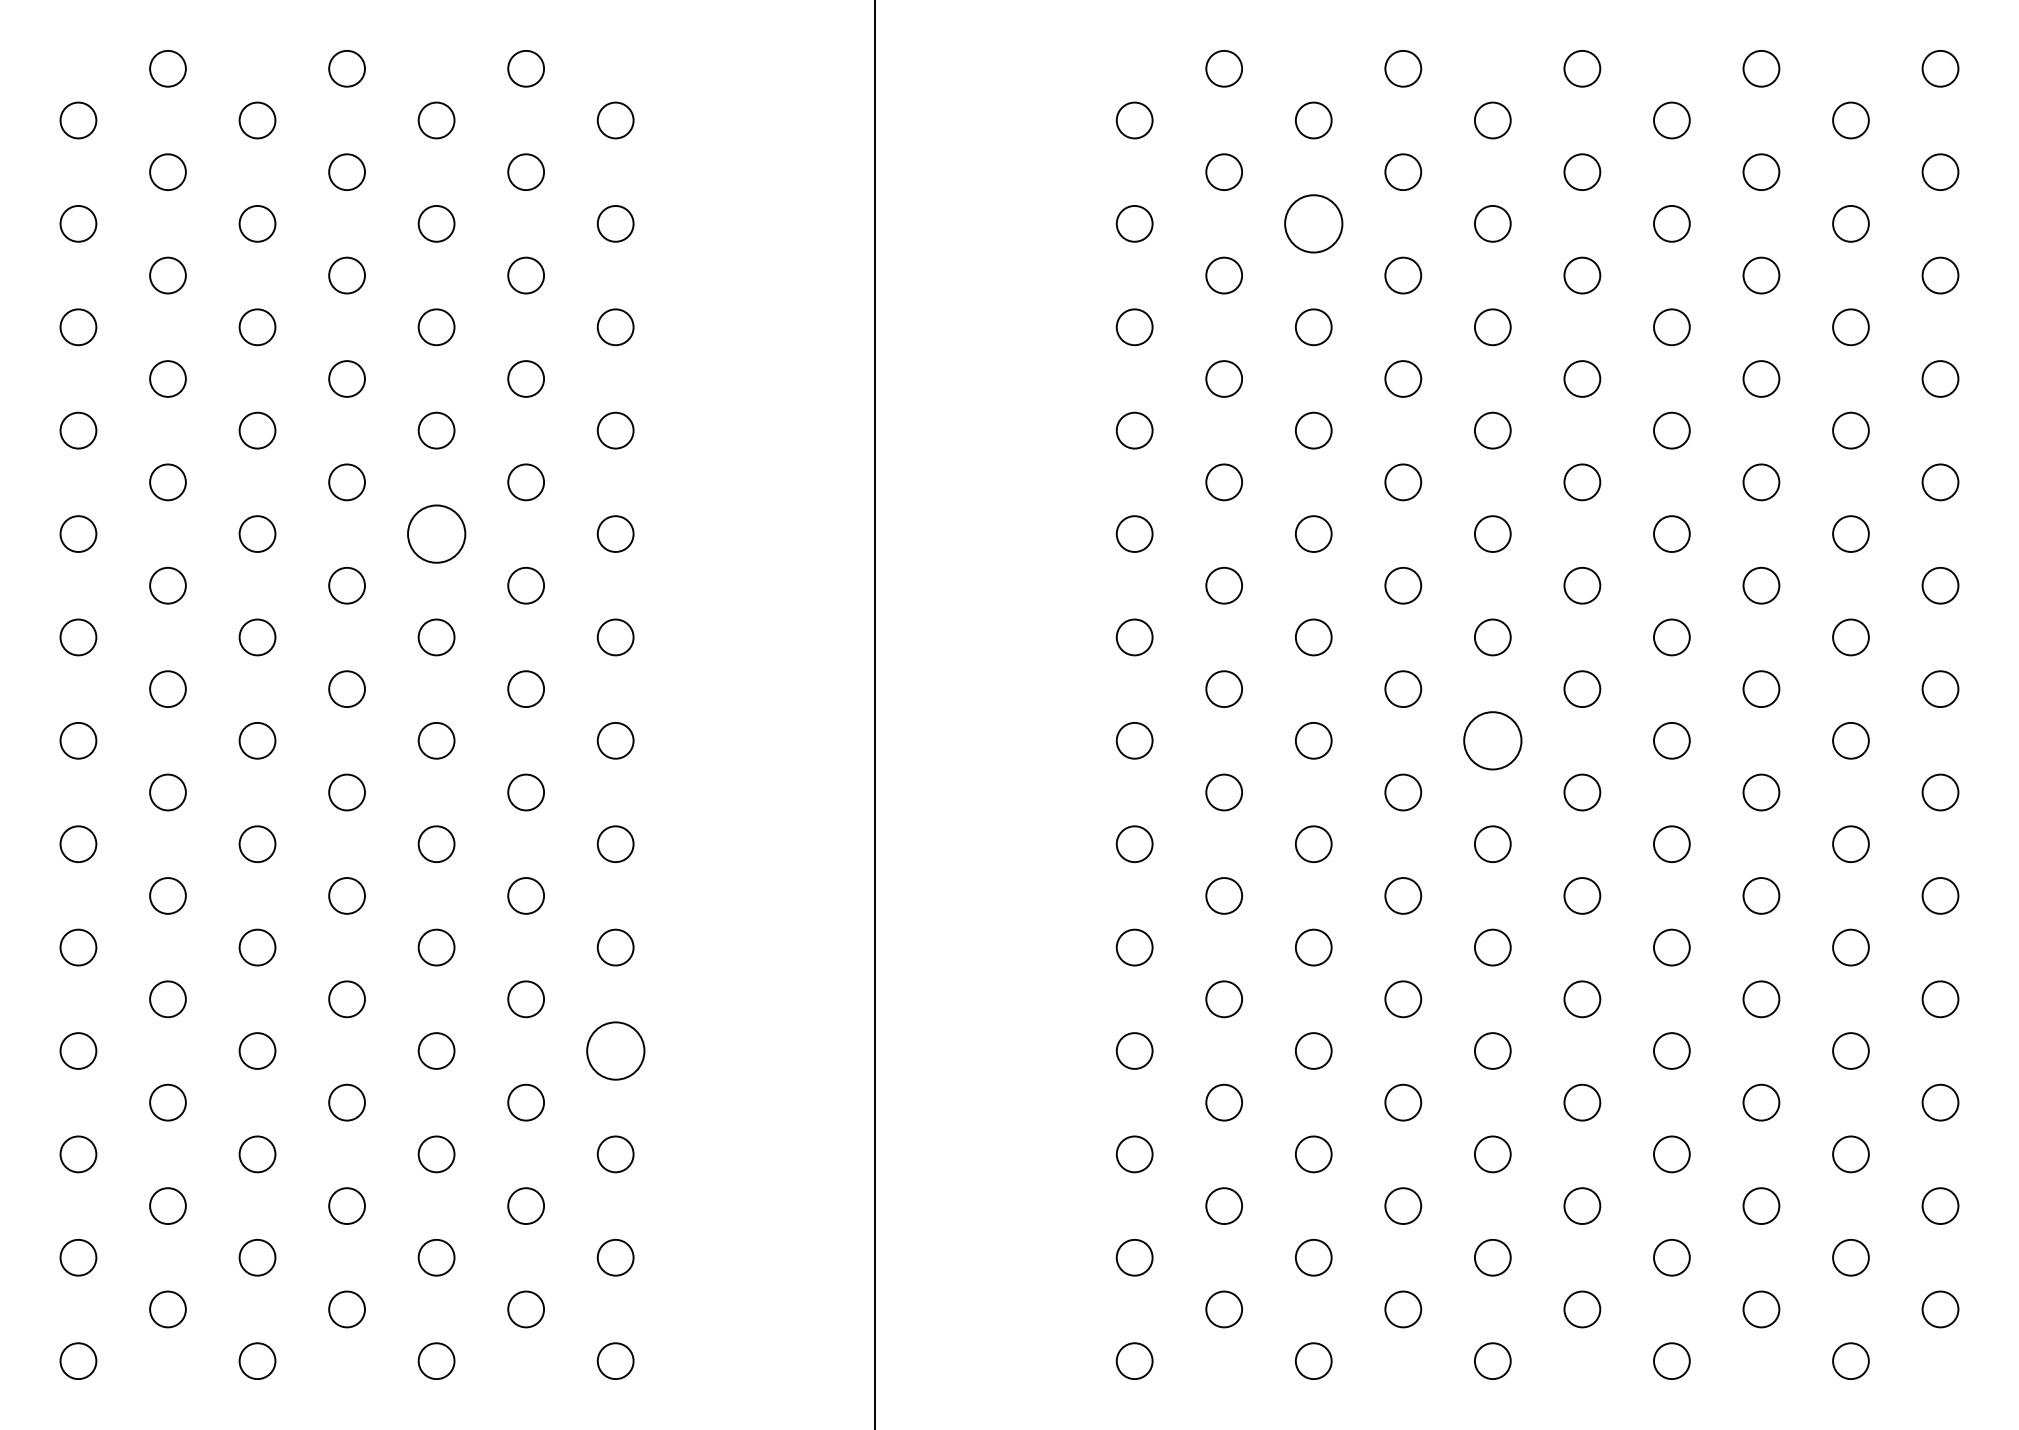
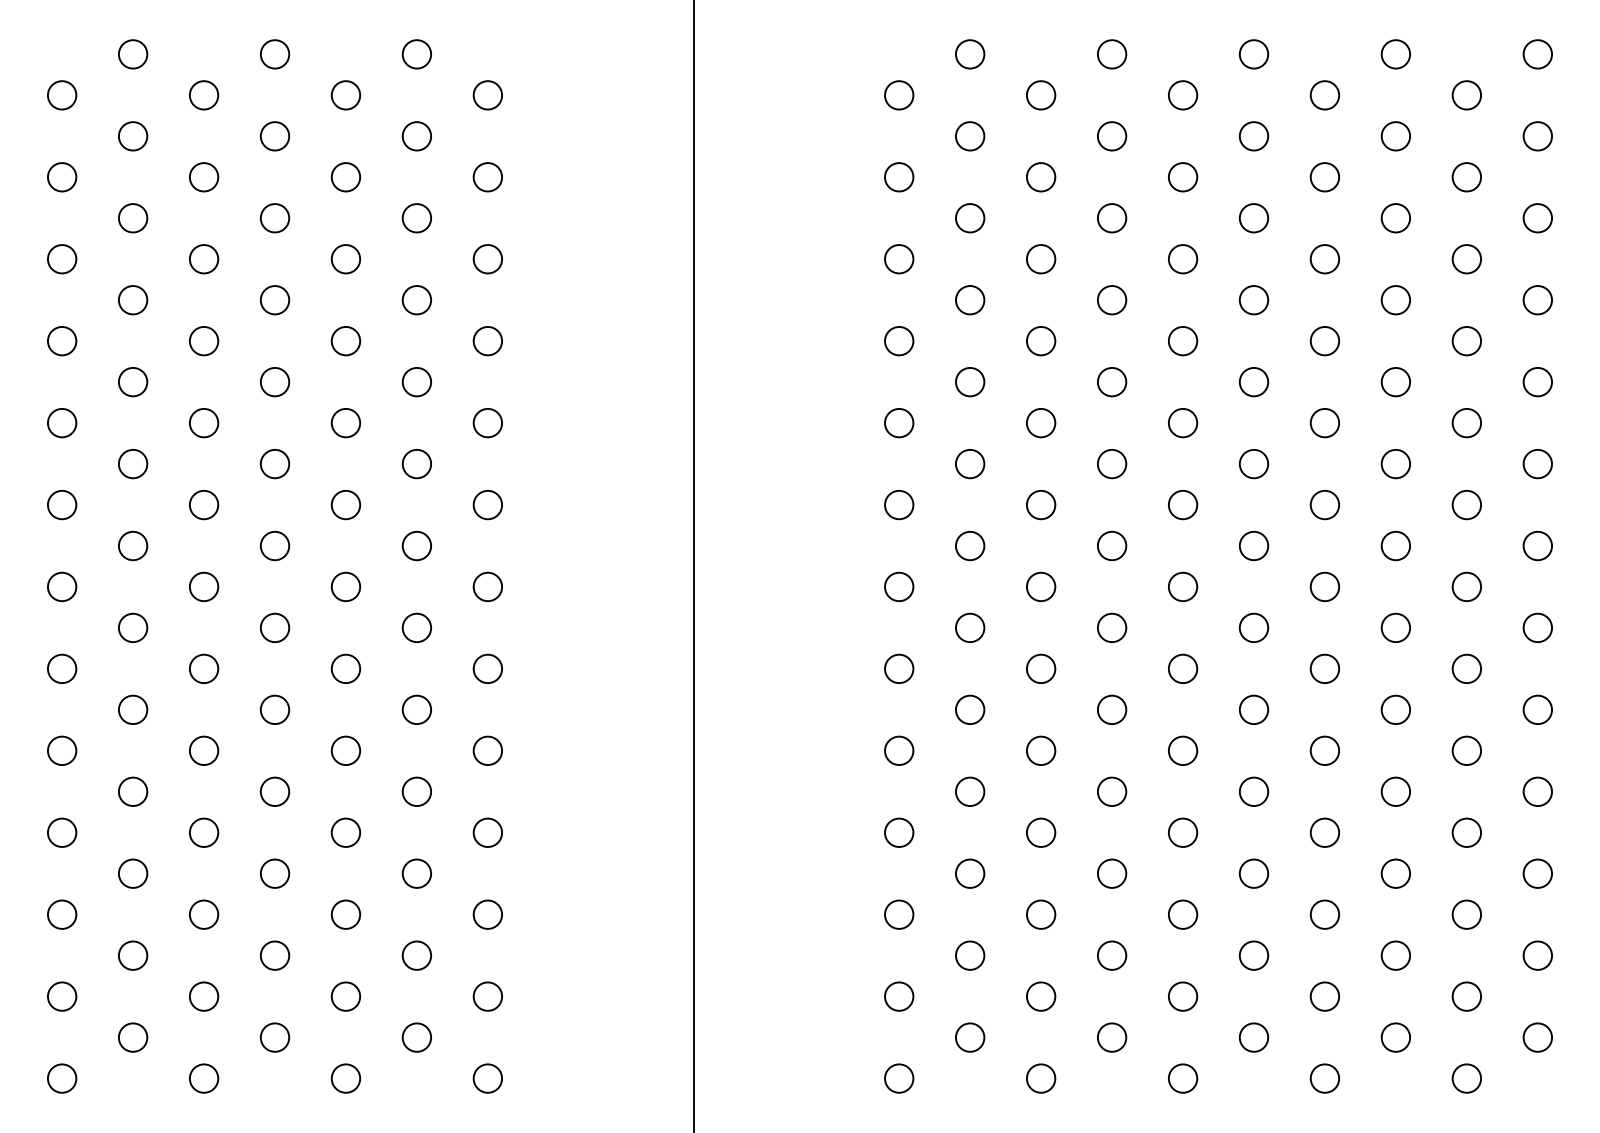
circle: (1313, 223) -> (1040, 176), size x0.62
circle: (436, 533) -> (345, 422), size x0.62
circle: (1492, 740) -> (1182, 586), size x0.62
circle: (615, 1050) -> (487, 832), size x0.62

